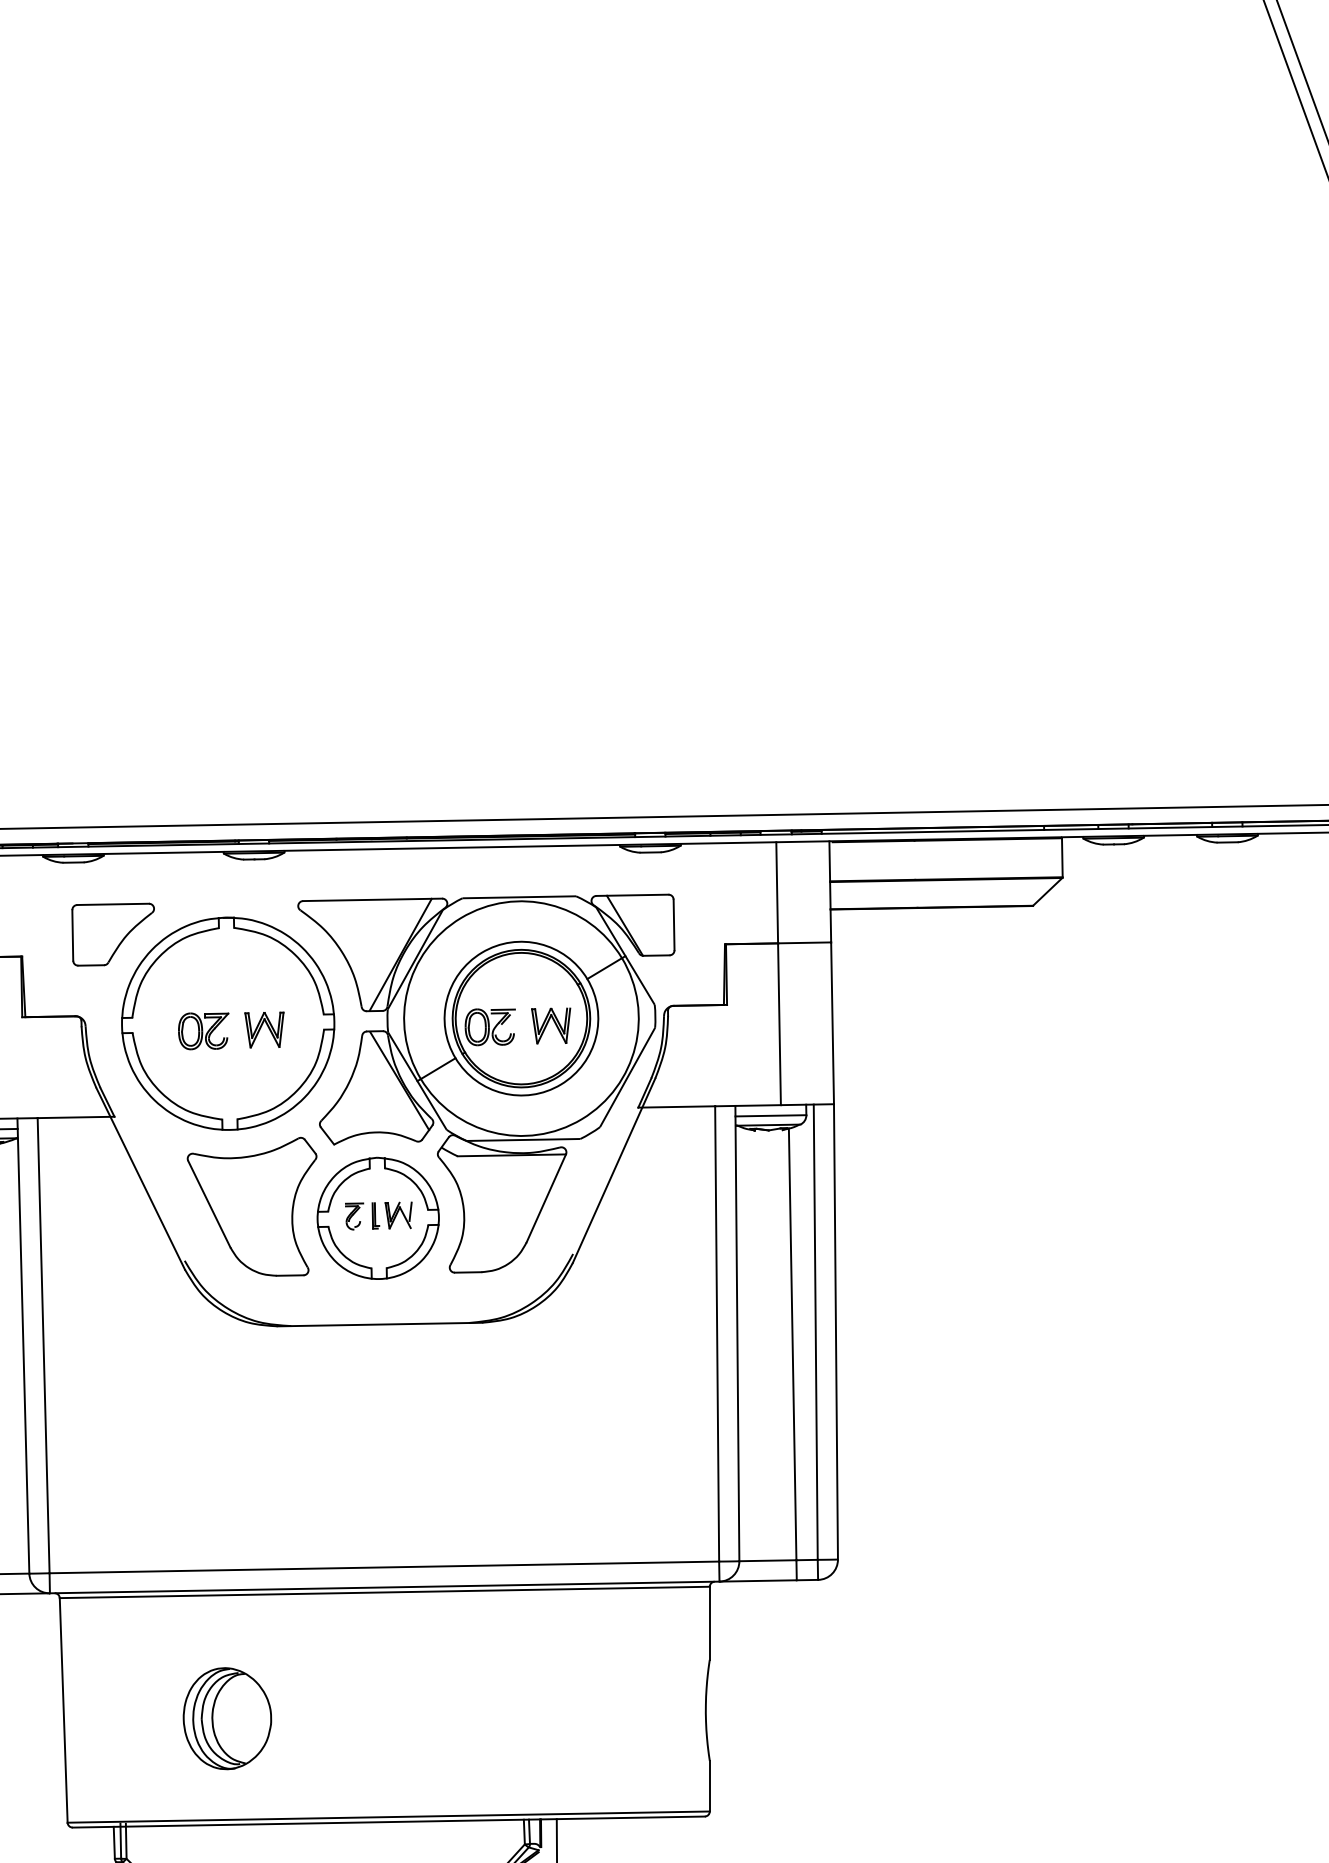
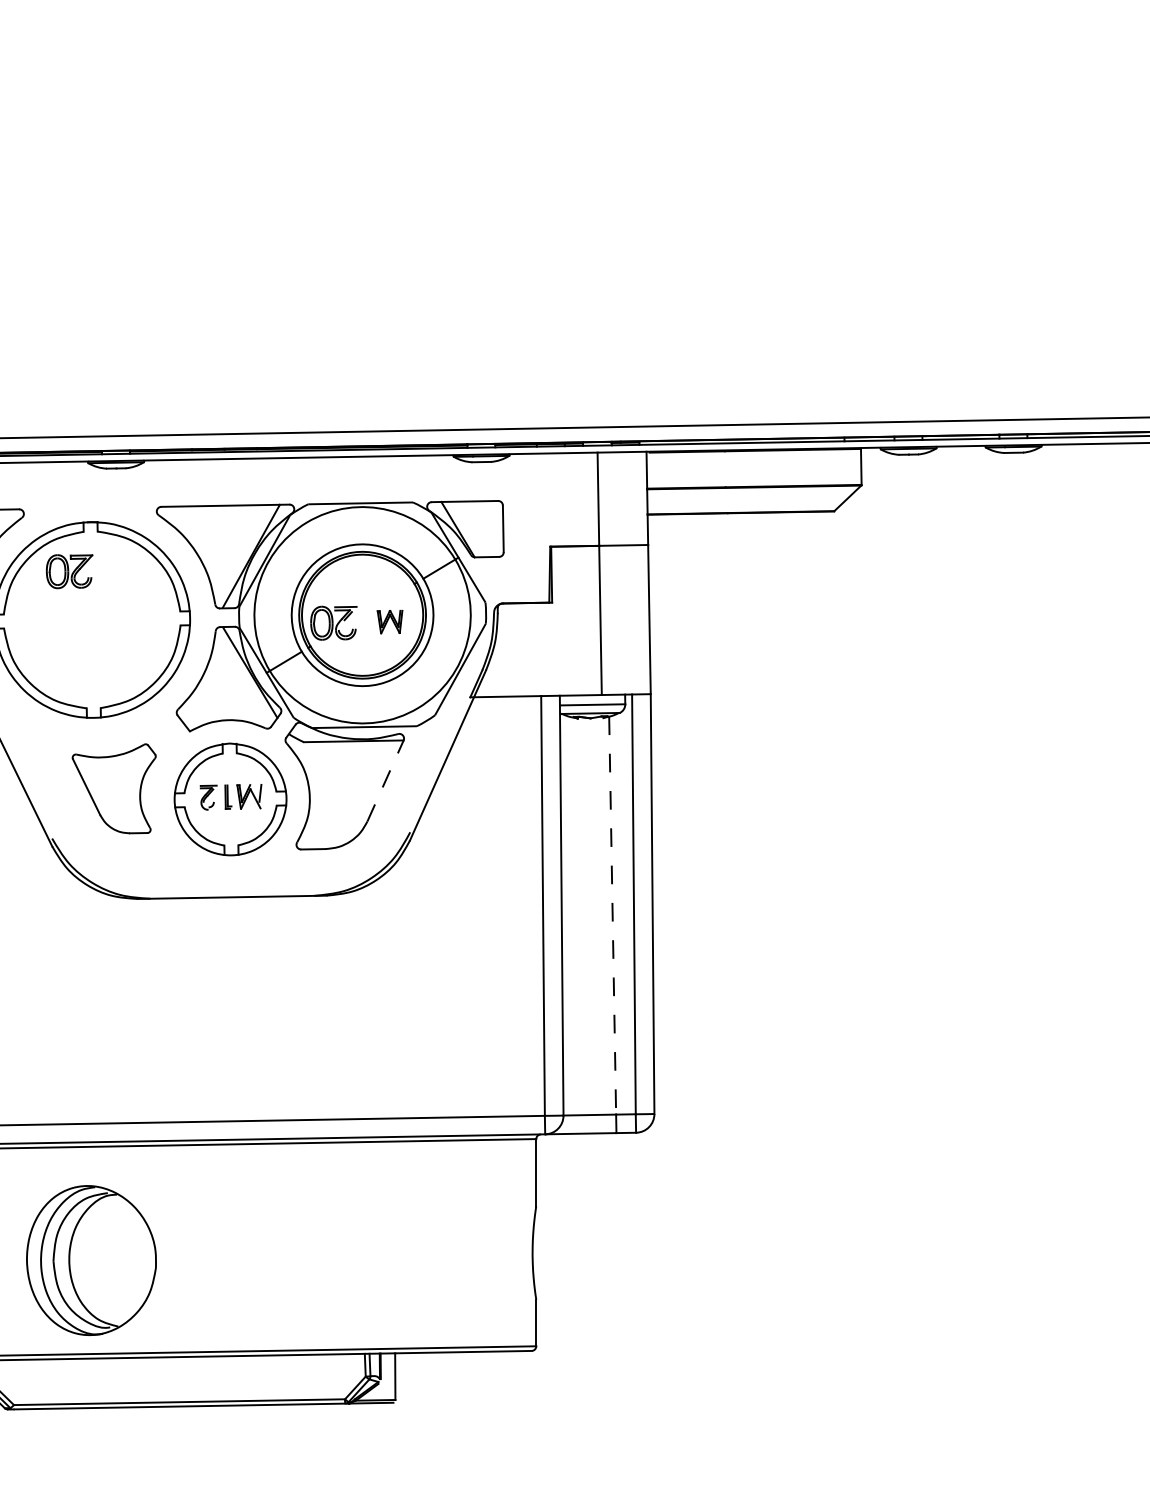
part: (551, 1025) -> (390, 621), size x0.7
part: (264, 1029) -> (125, 625), removed
part: (203, 1031) -> (69, 571), moved
line: (546, 1197) -> (385, 780), solid -> dashed
part: (251, 1206) -> (113, 788), size x0.7
line: (792, 1344) -> (612, 915), solid -> dashed
part: (227, 1718) -> (91, 1260), size x1.6

